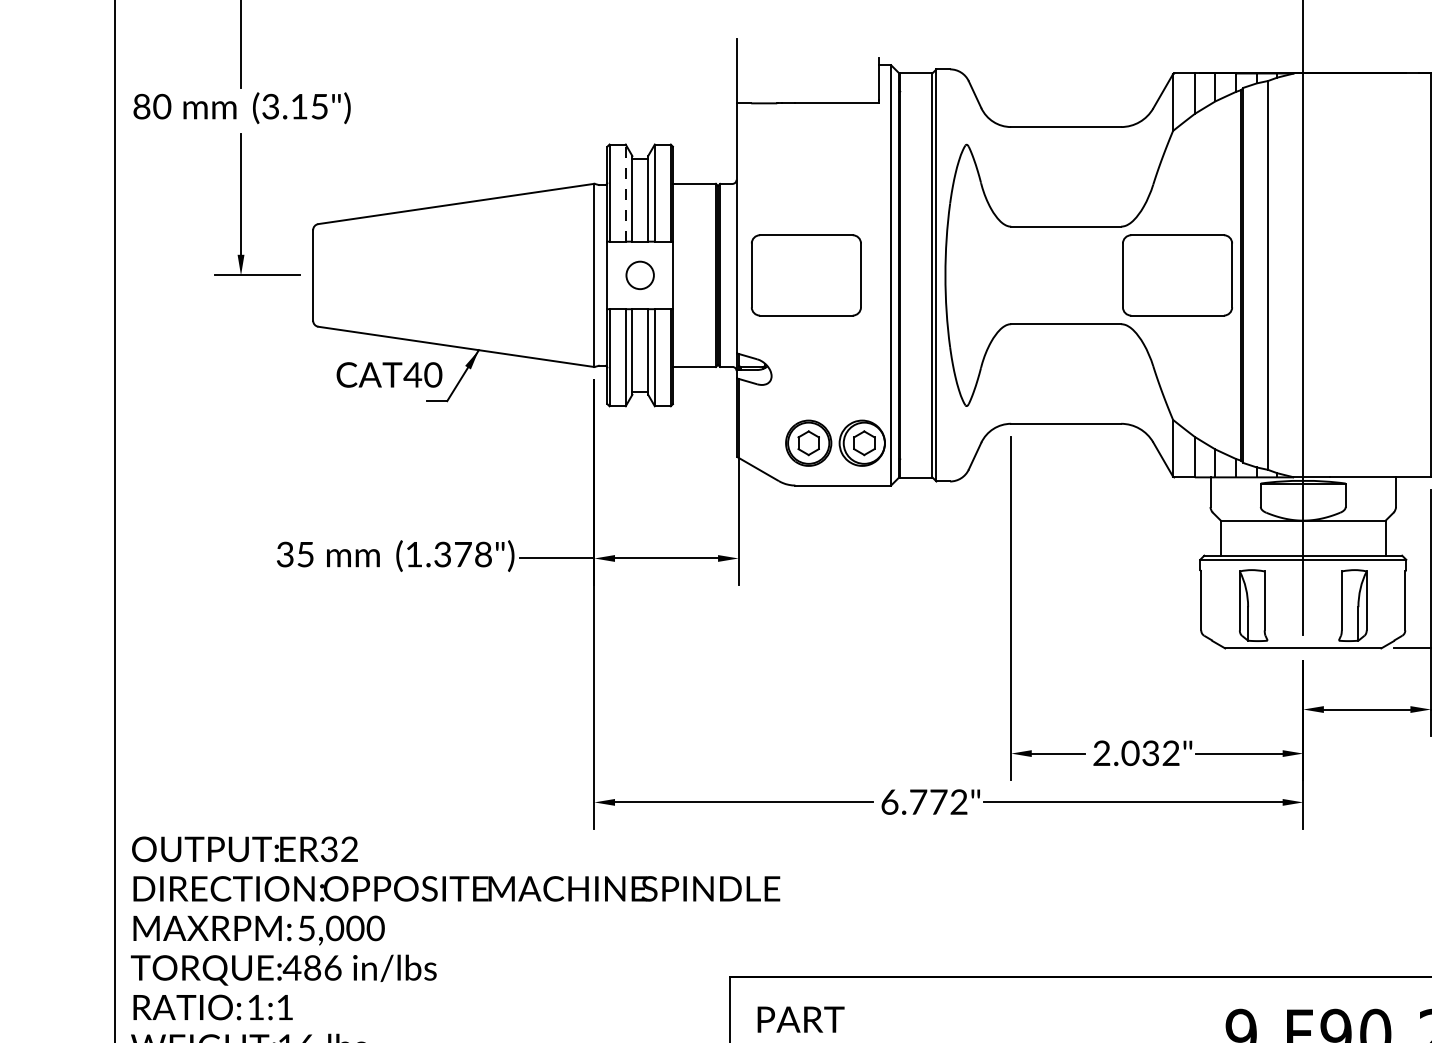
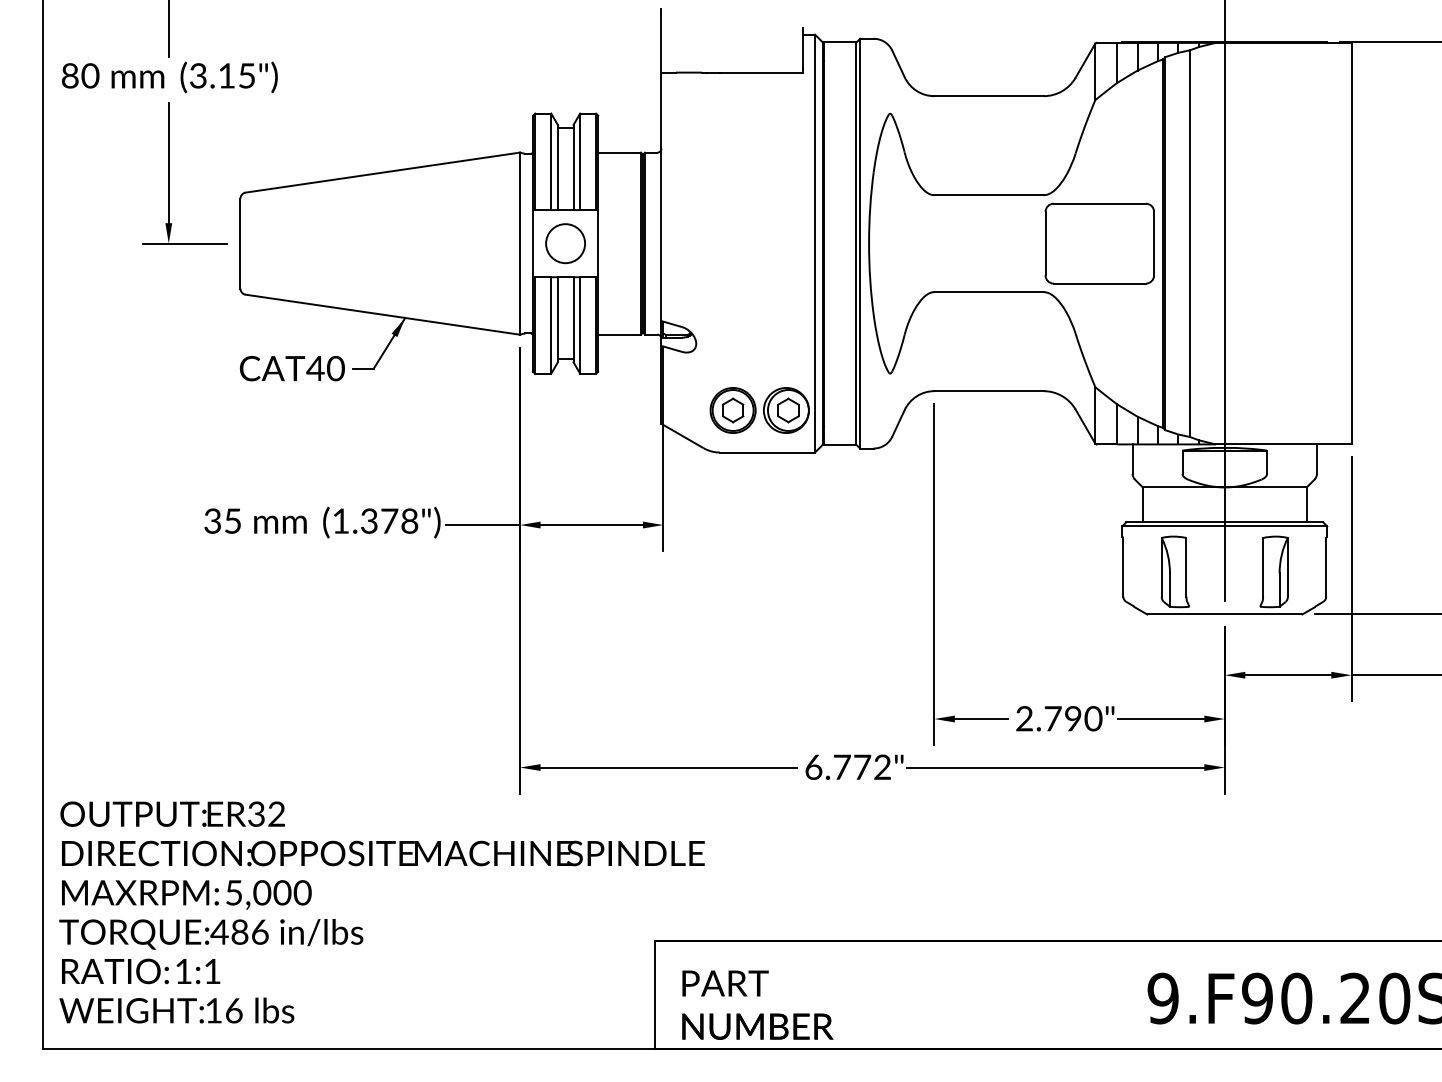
line: (626, 192) -> (551, 161), dashed -> solid
circle: (640, 275) -> (565, 243), size x1.43
part: (806, 275) -> (730, 243), removed
text: (388, 374) -> (291, 368), moved
text: (1151, 753) -> (1073, 718), 2.032" -> 2.790"

